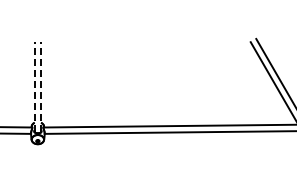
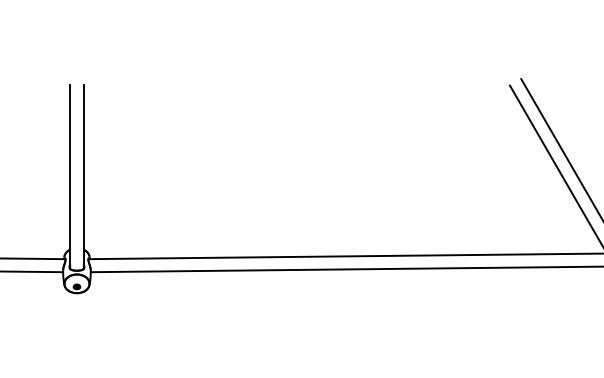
line: (34, 86) -> (70, 175), dashed -> solid
line: (41, 86) -> (84, 175), dashed -> solid

